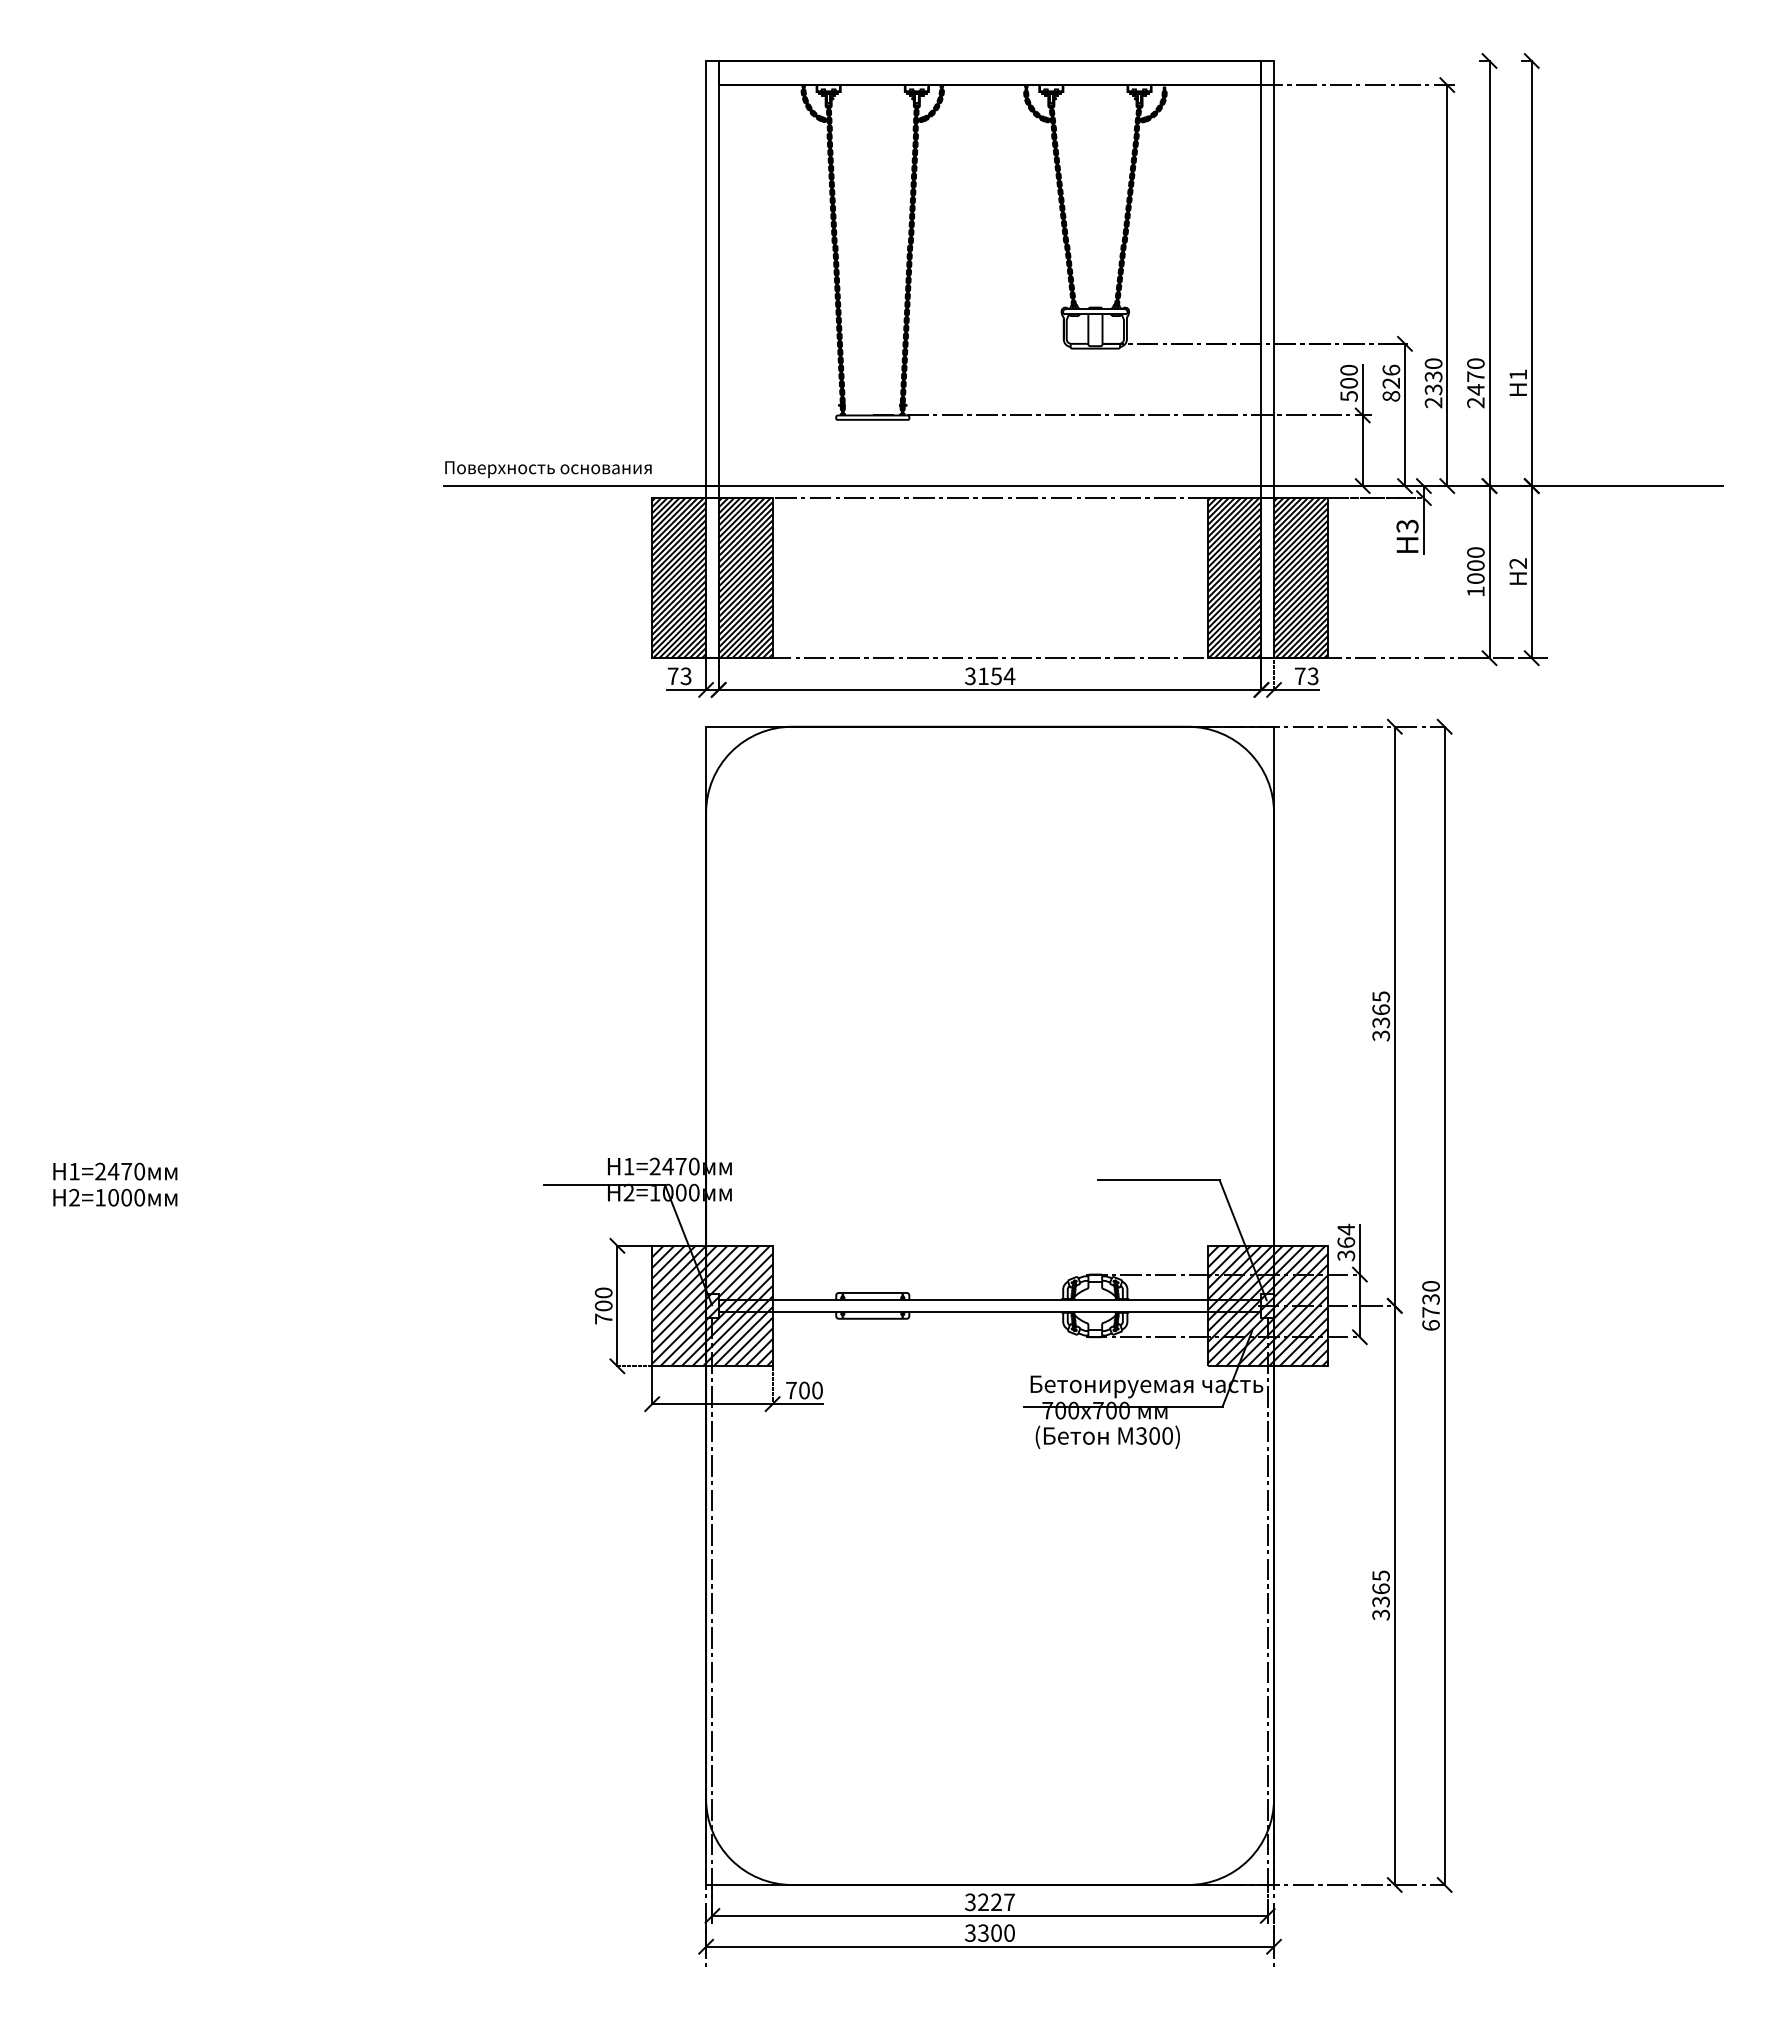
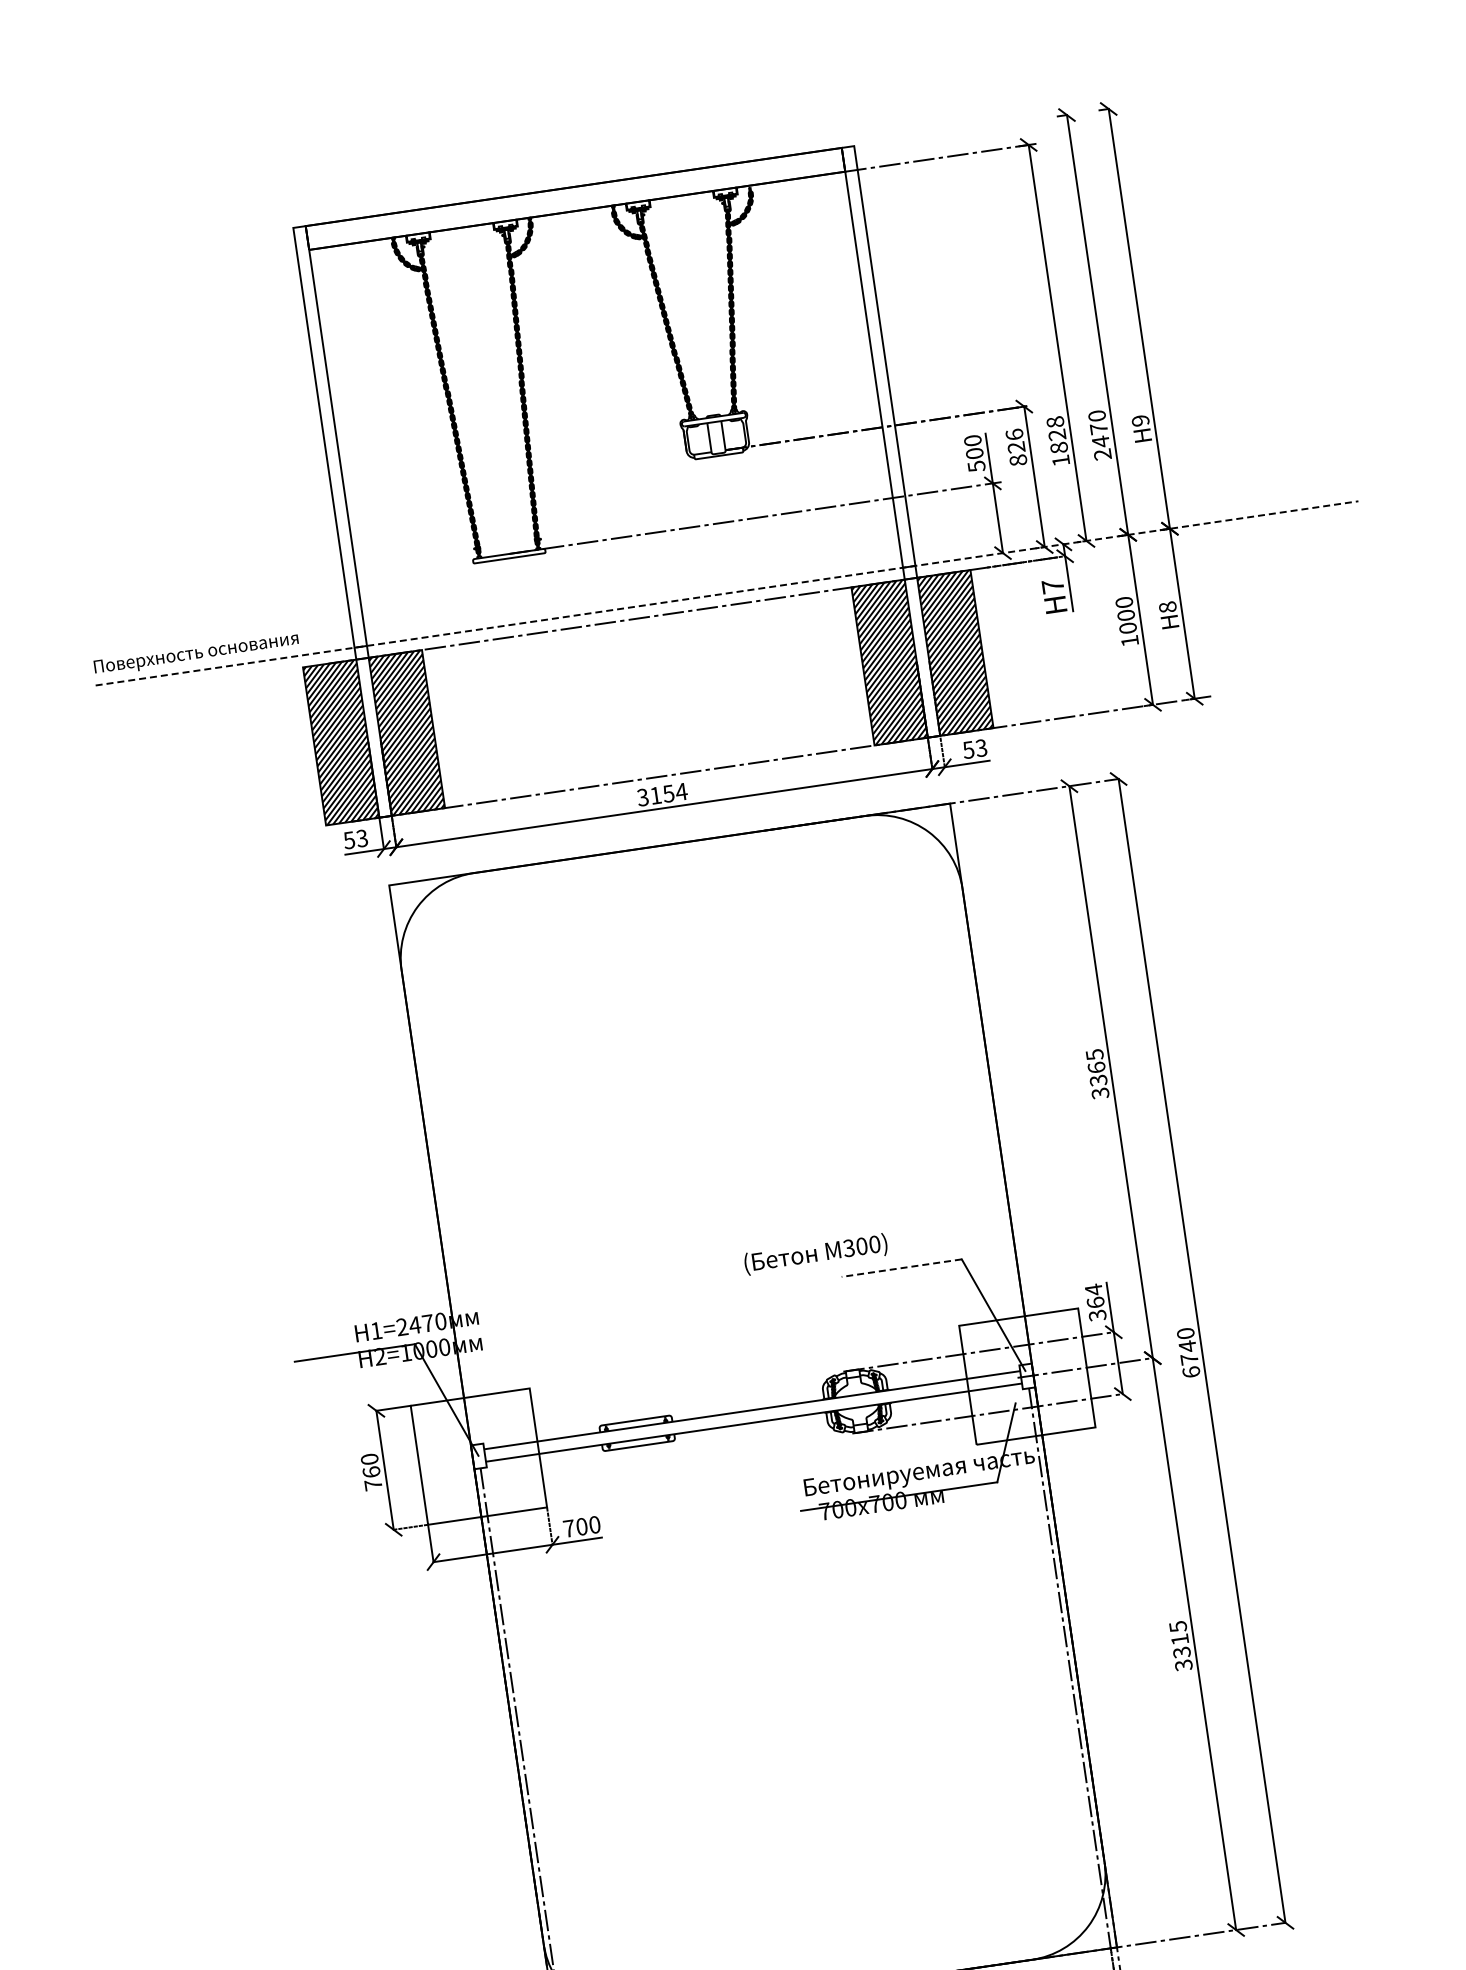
text: (1518, 374) -> (1140, 420), 1 -> 9
text: (1433, 383) -> (1058, 441), 2330 -> 1828
line: (1083, 486) -> (727, 593), solid -> dashed
text: (1407, 526) -> (1053, 586), H3 -> H7
text: (1518, 563) -> (1168, 607), 2 -> 8
text: (672, 676) -> (348, 840), 73 -> 53
text: (1299, 676) -> (968, 750), 73 -> 53
line: (1158, 1180) -> (901, 1268), solid -> dashed
text: (1430, 1299) -> (1187, 1346), 6730 -> 6740
text: (603, 1305) -> (371, 1471), 700 -> 760
hatch: (712, 1305) -> (478, 1456), removed
hatch: (1267, 1305) -> (1027, 1376), removed
text: (1107, 1436) -> (815, 1253), moved
text: (1380, 1588) -> (1179, 1639), 3365 -> 3315

